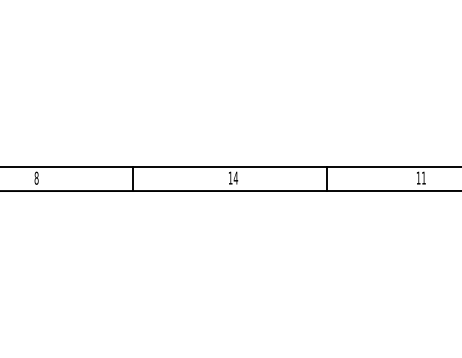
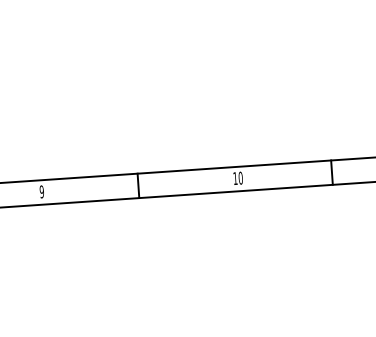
text: (235, 177) -> (240, 177), 14 -> 10
text: (36, 178) -> (41, 192), 8 -> 9

